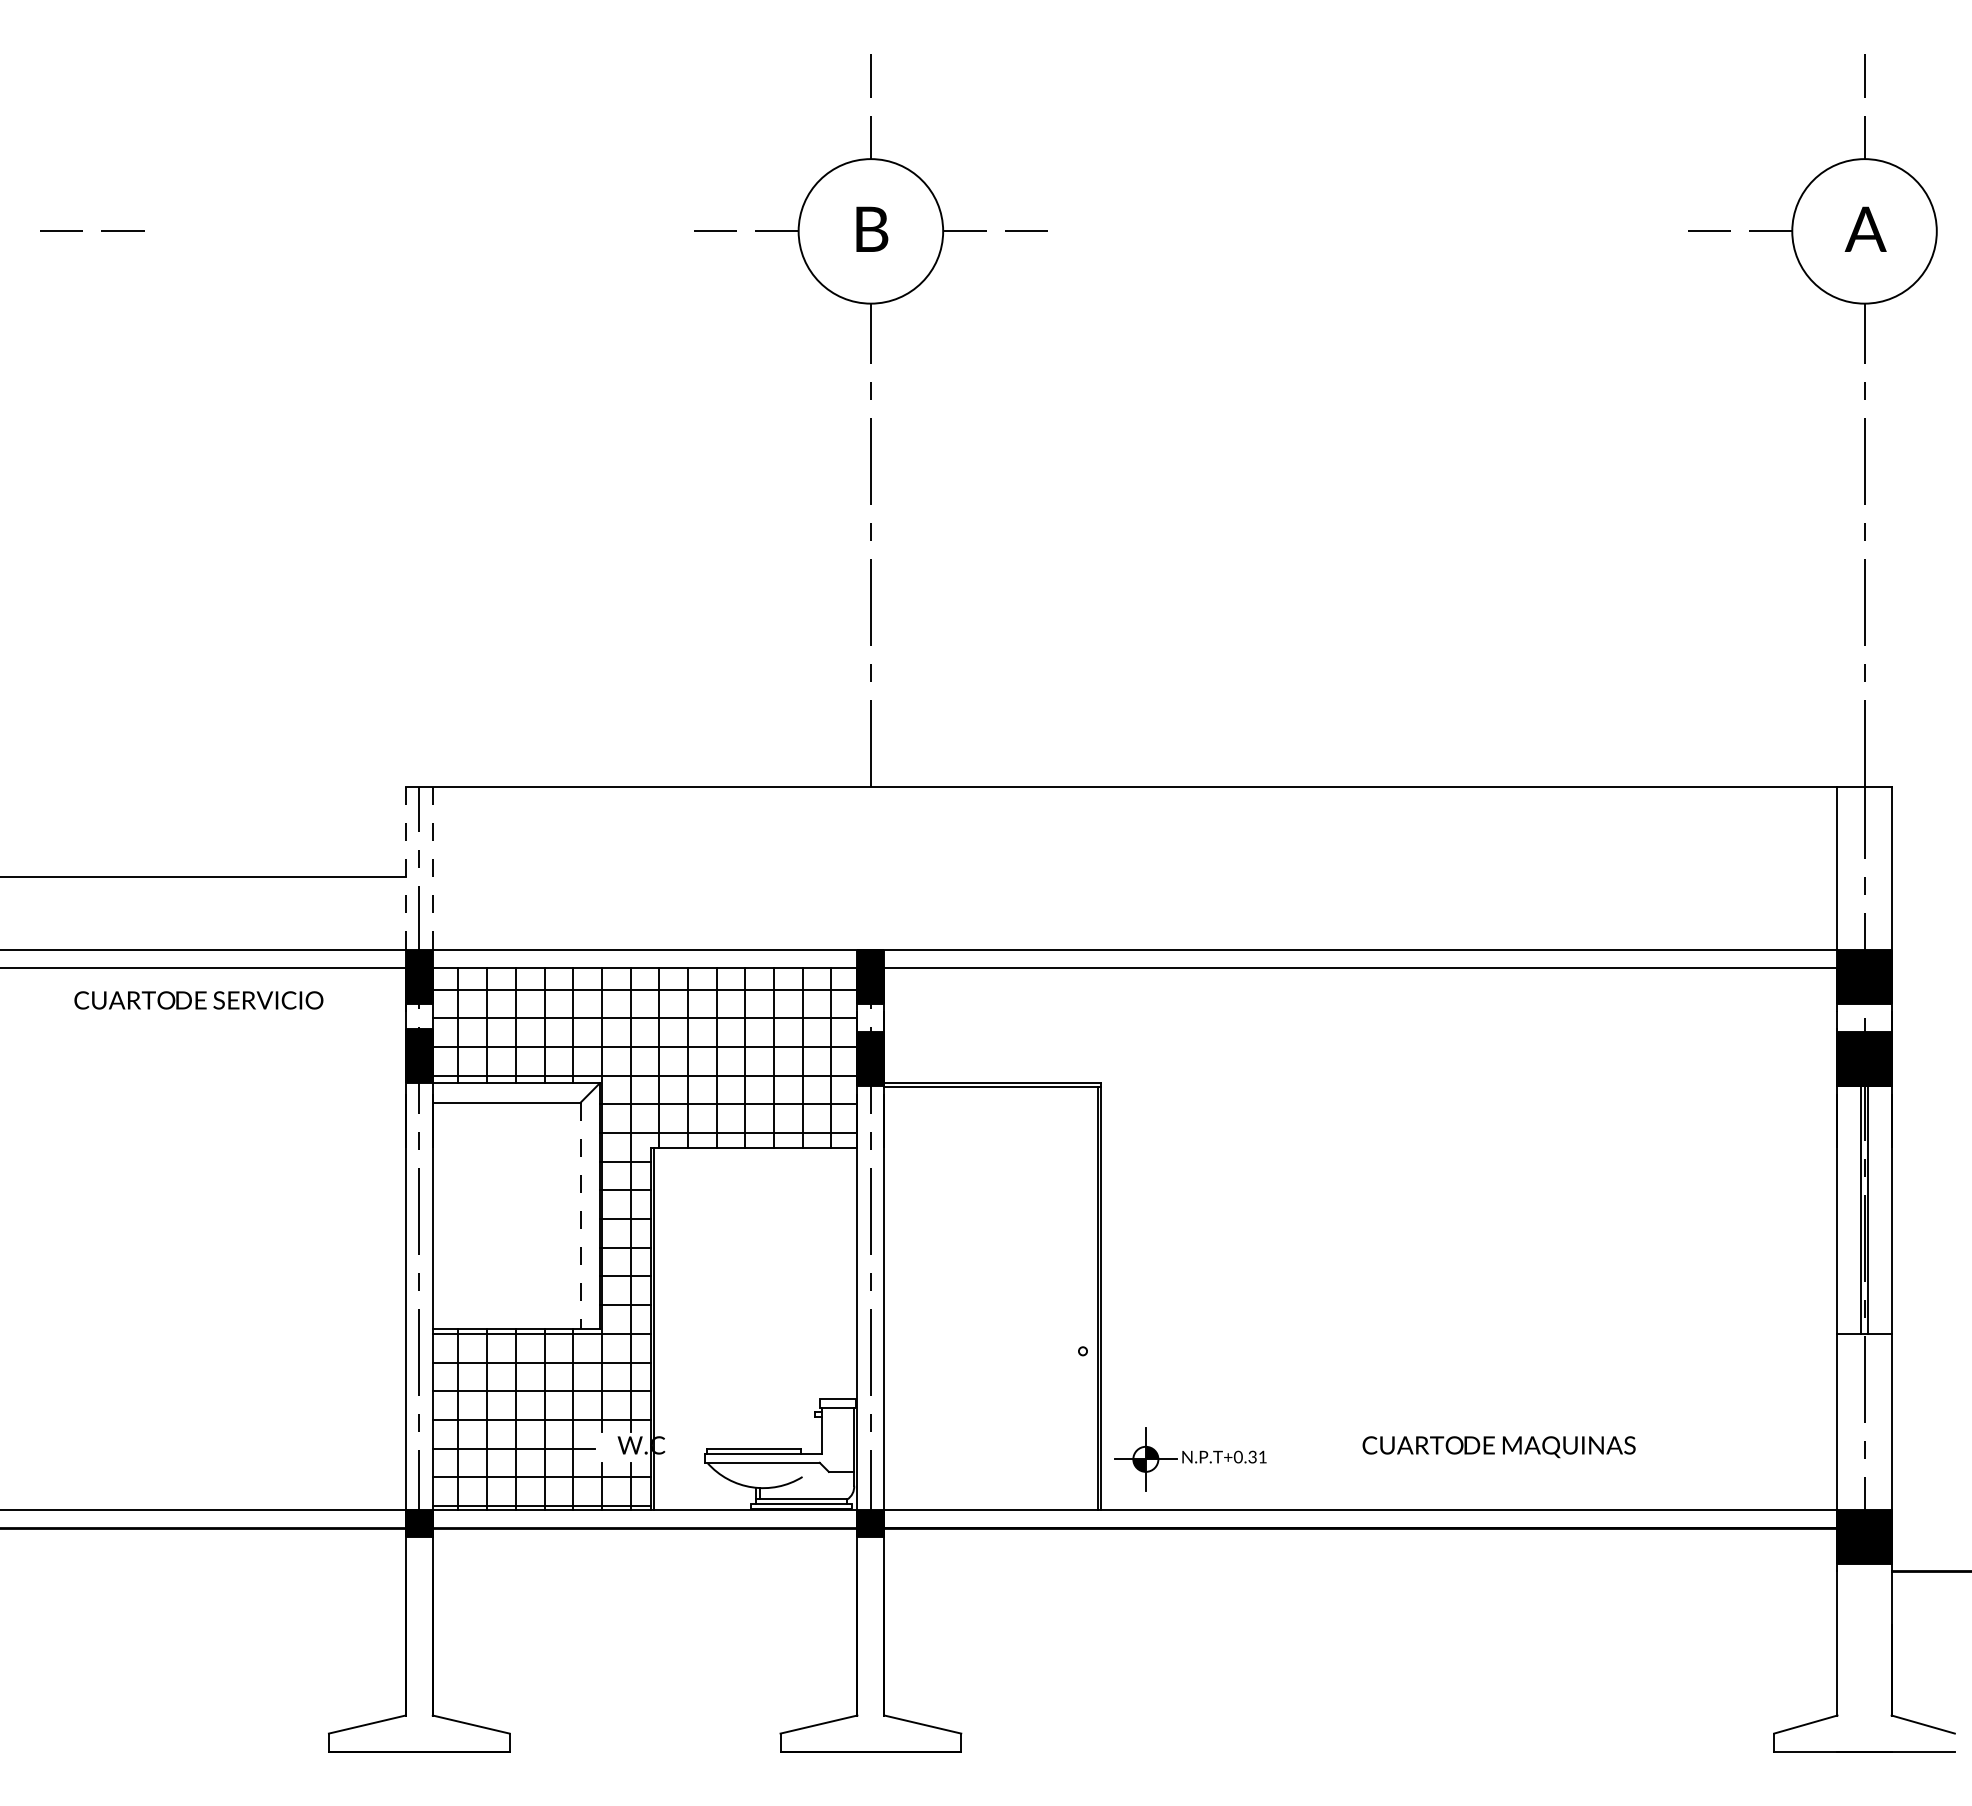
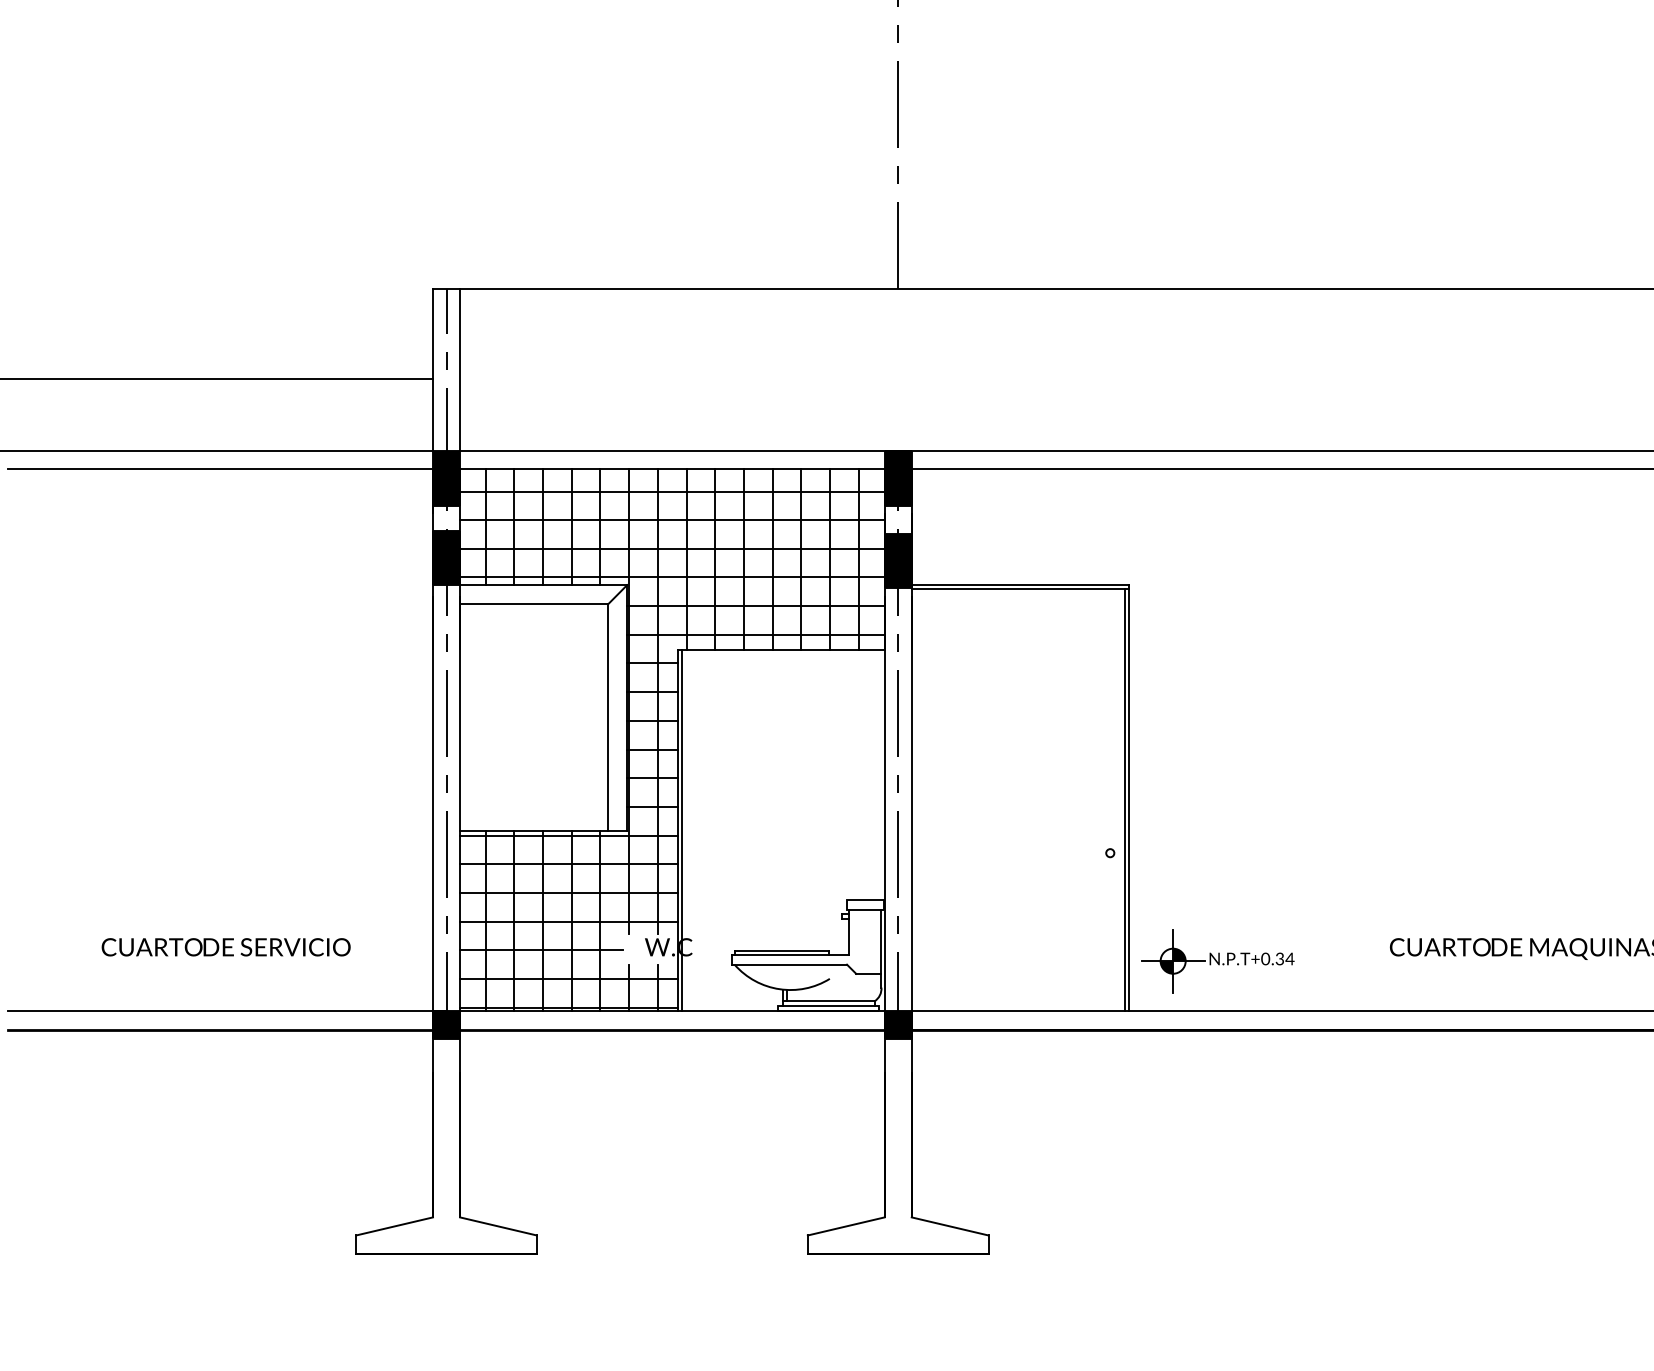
line: (432, 867) -> (459, 369), dashed -> solid
line: (405, 868) -> (432, 370), dashed -> solid
text: (198, 1000) -> (225, 947), moved
line: (580, 1216) -> (607, 718), dashed -> solid
text: (1262, 1456) -> (1289, 958), N.P.T+0.31 -> N.P.T+0.34

